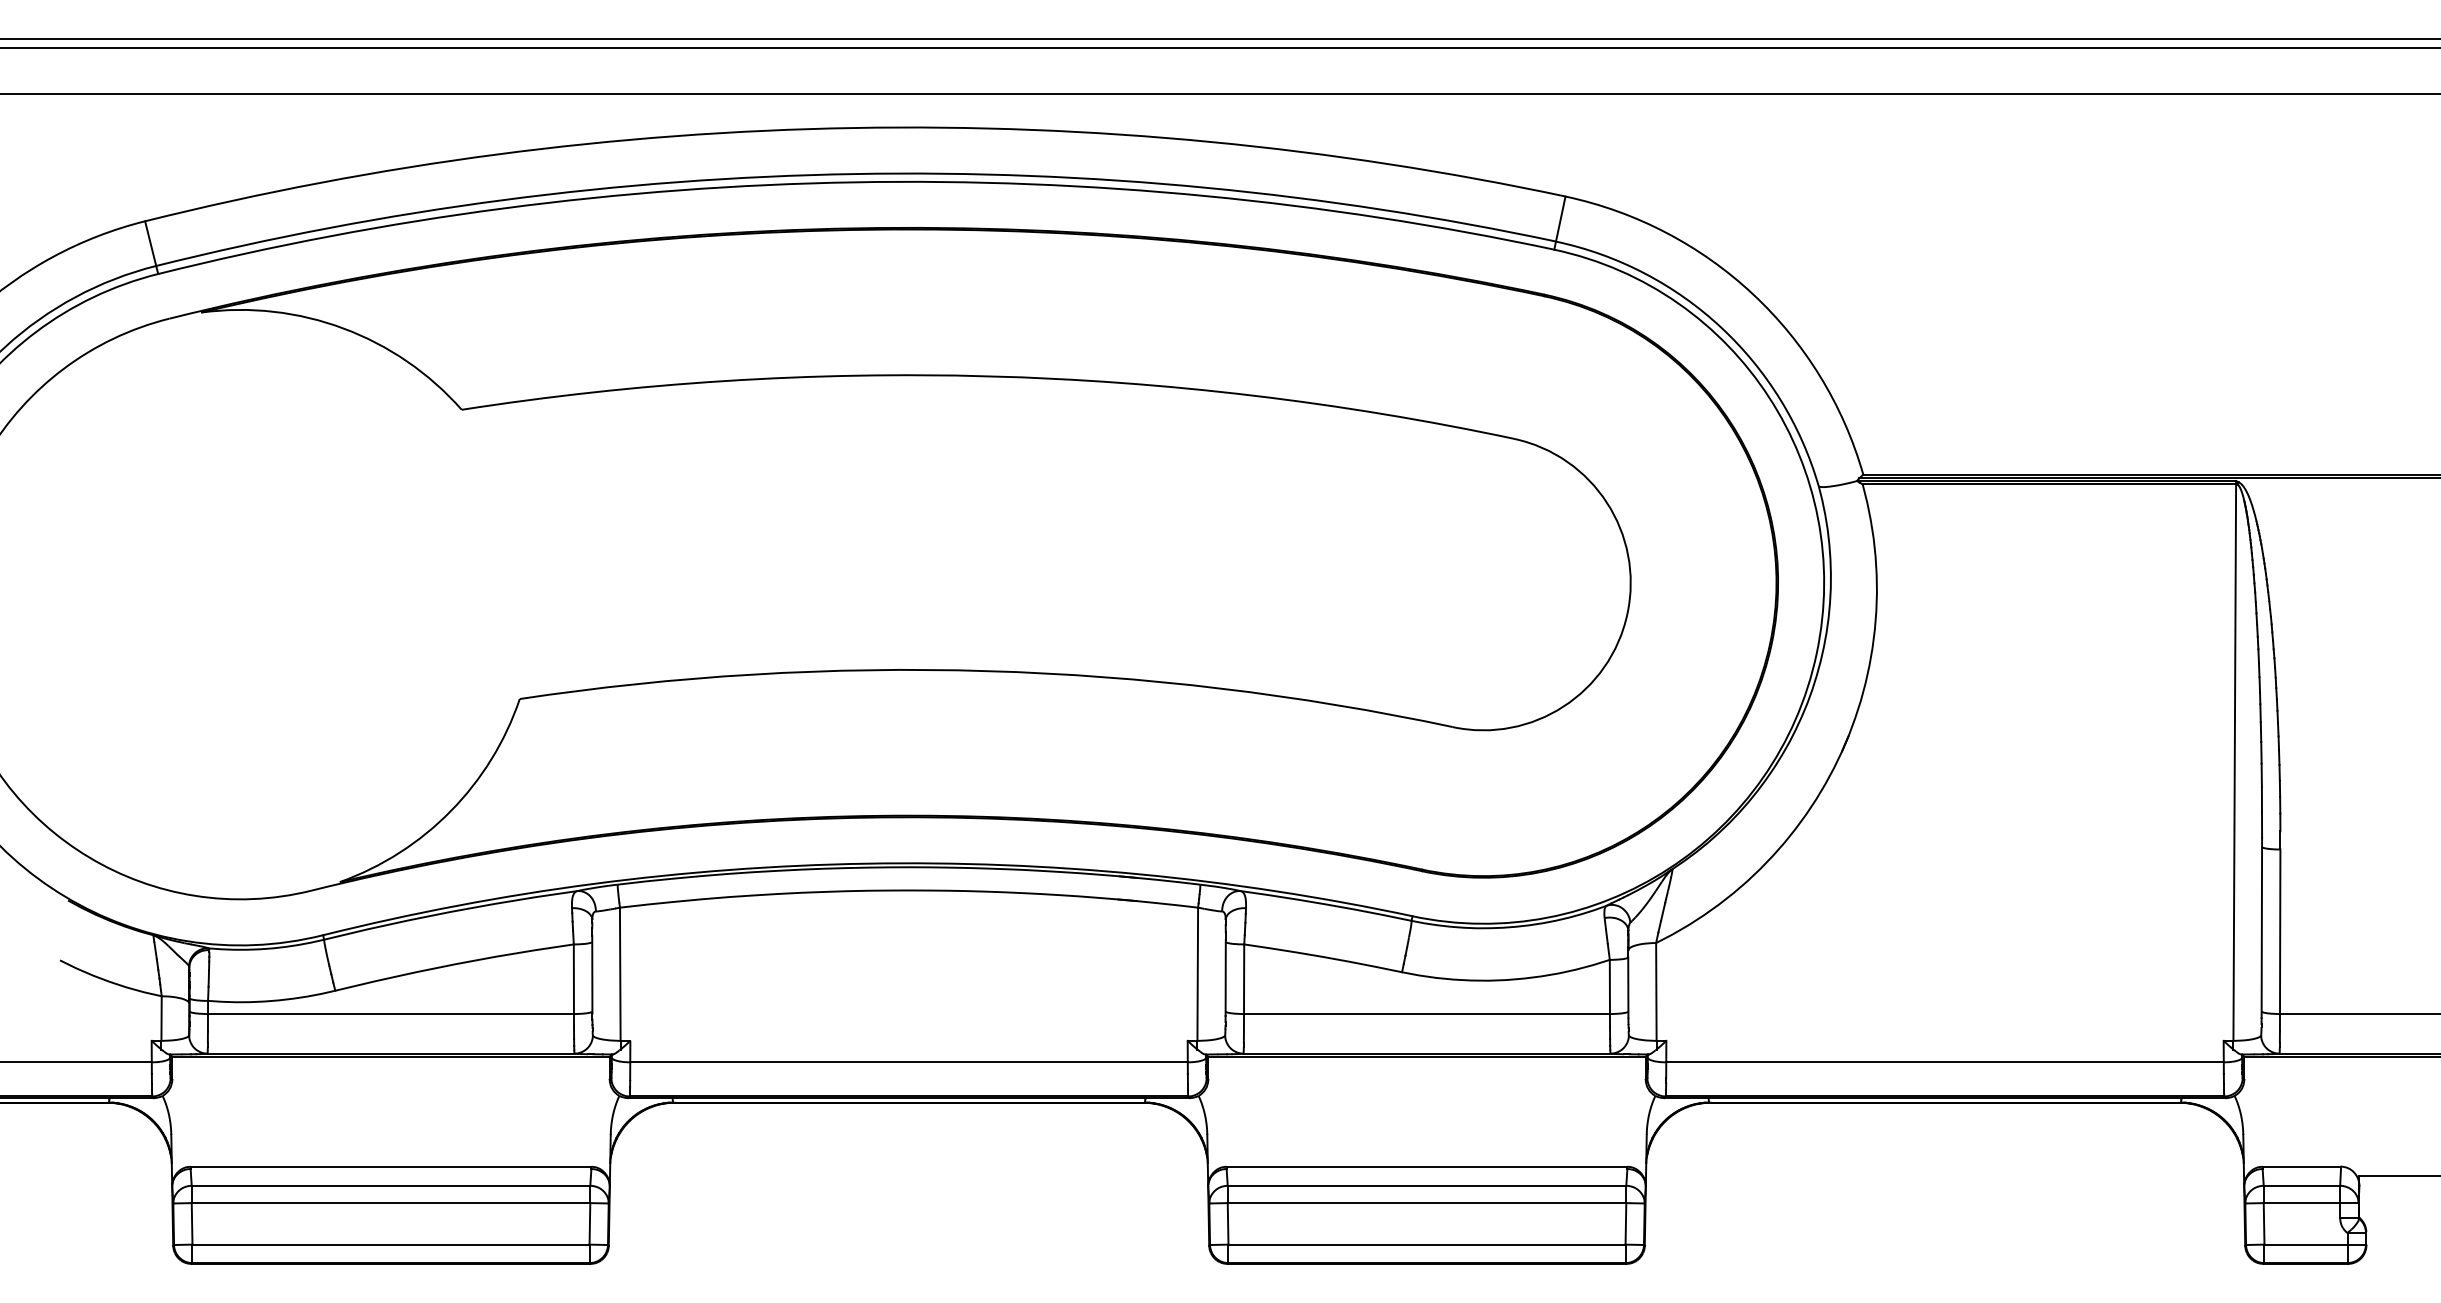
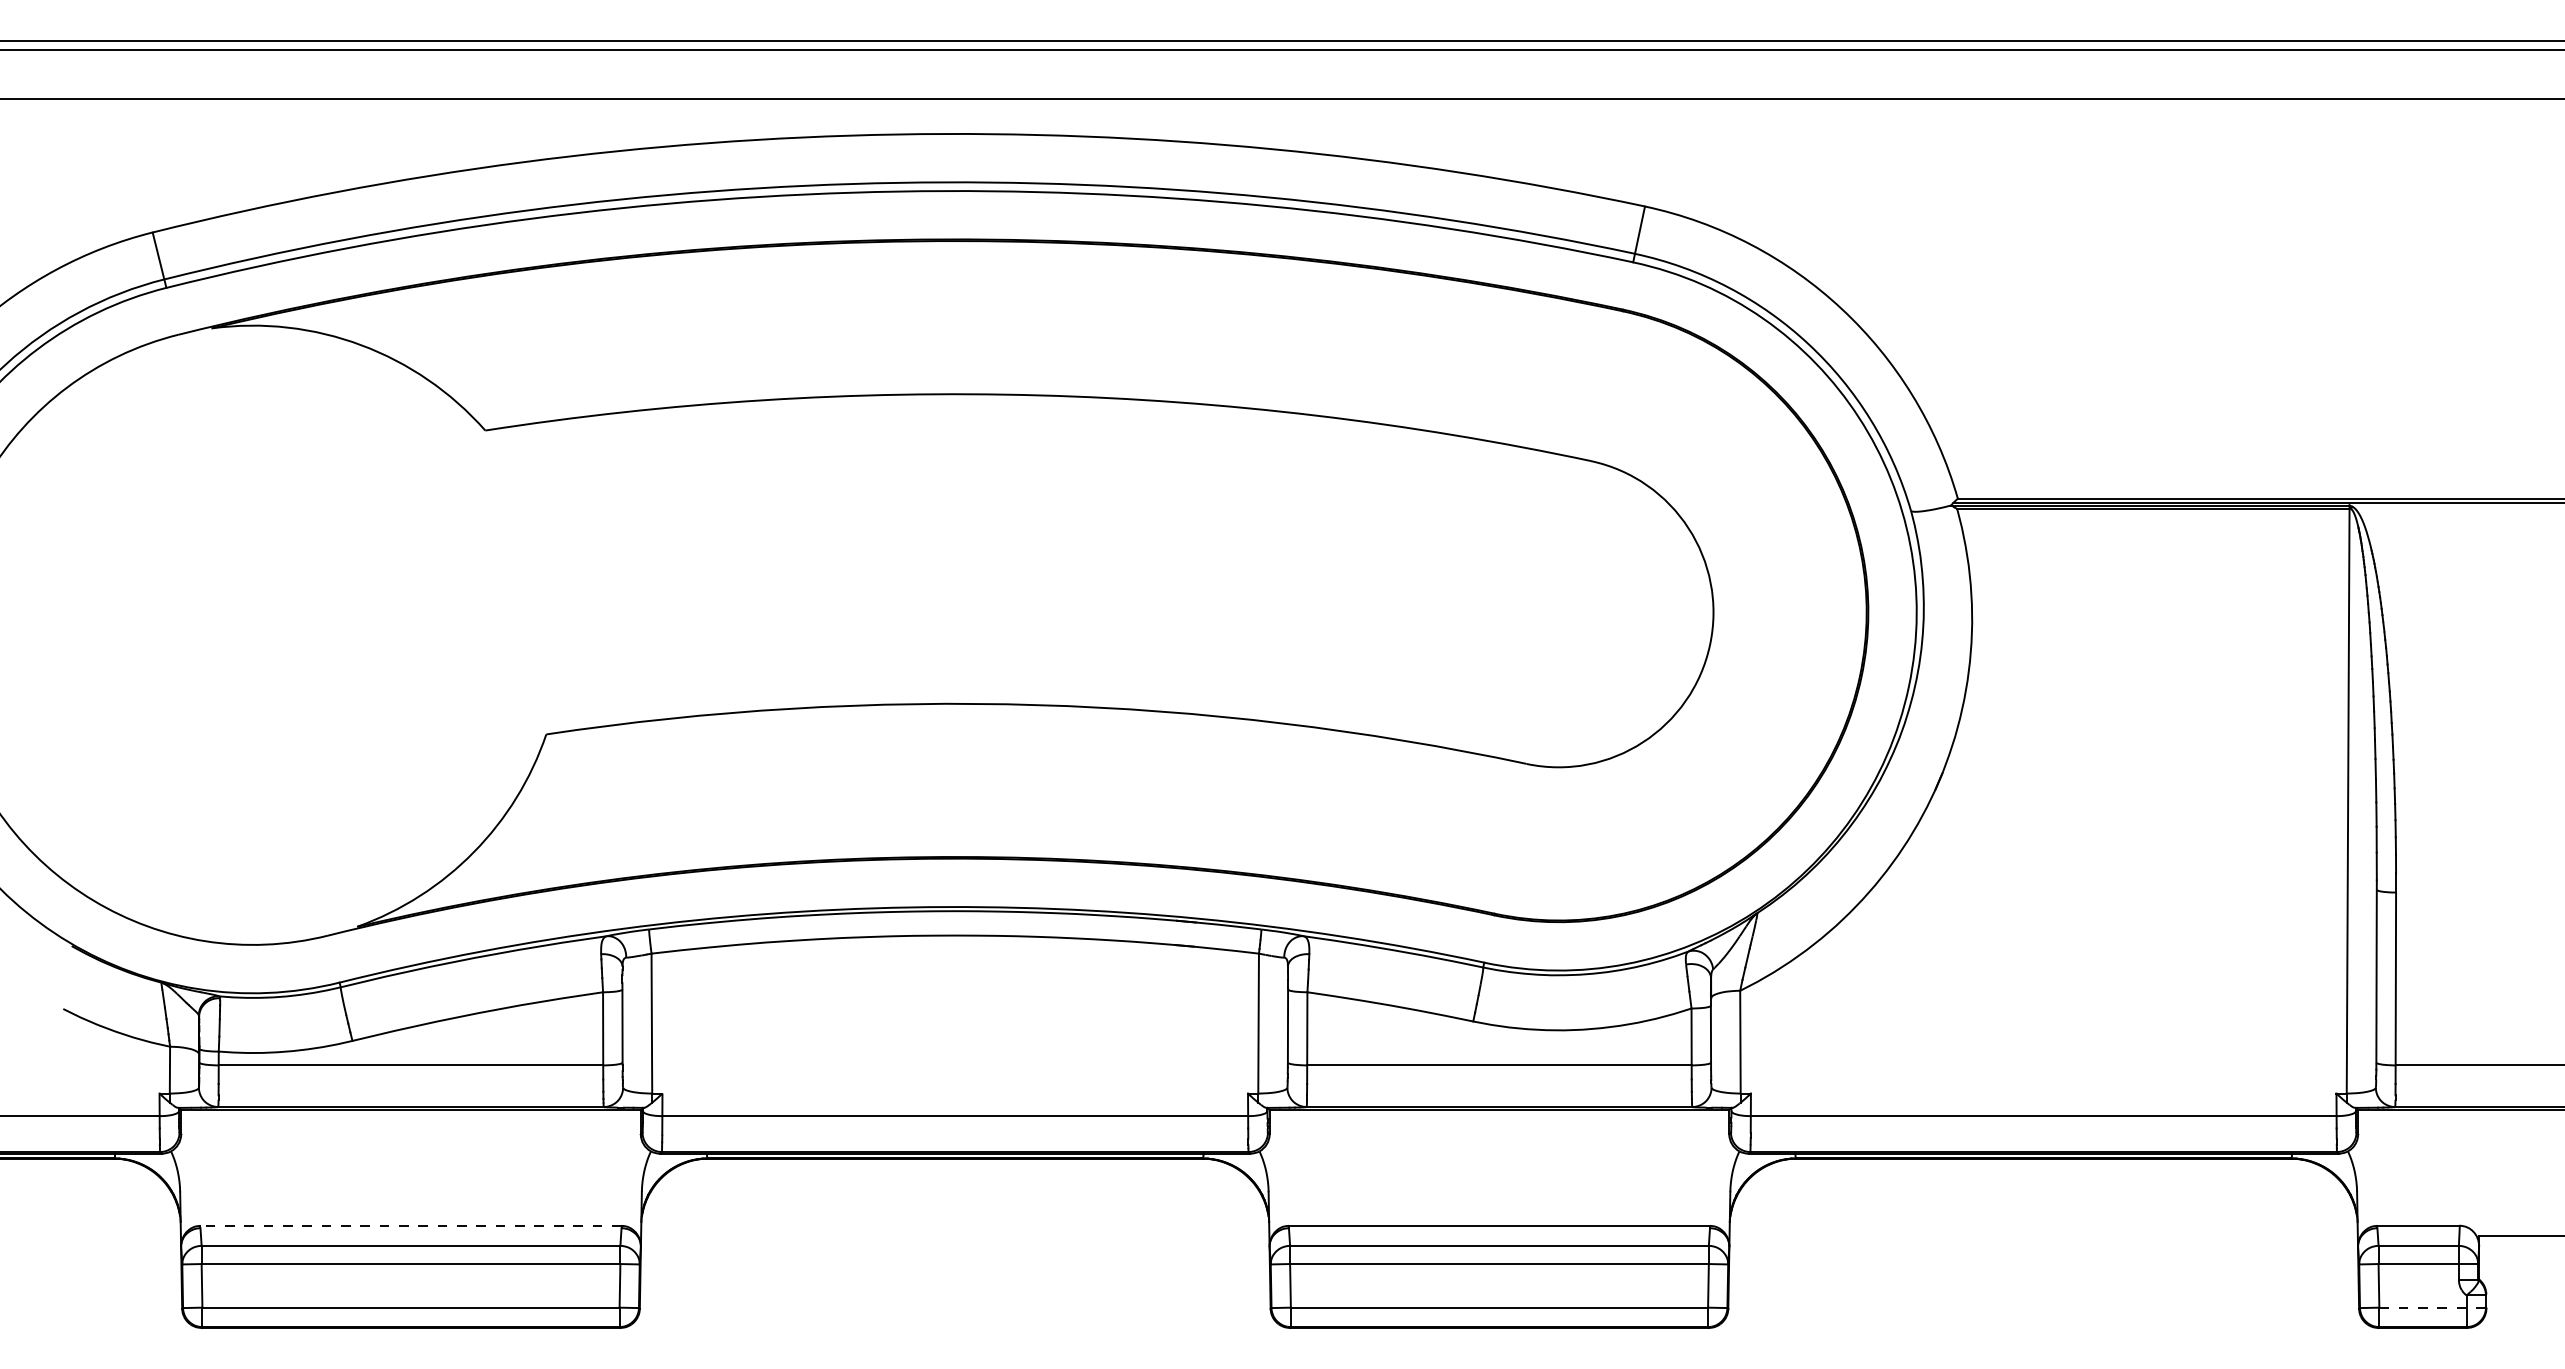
line: (391, 1166) -> (411, 1225), solid -> dashed
line: (2316, 1244) -> (2433, 1307), solid -> dashed

